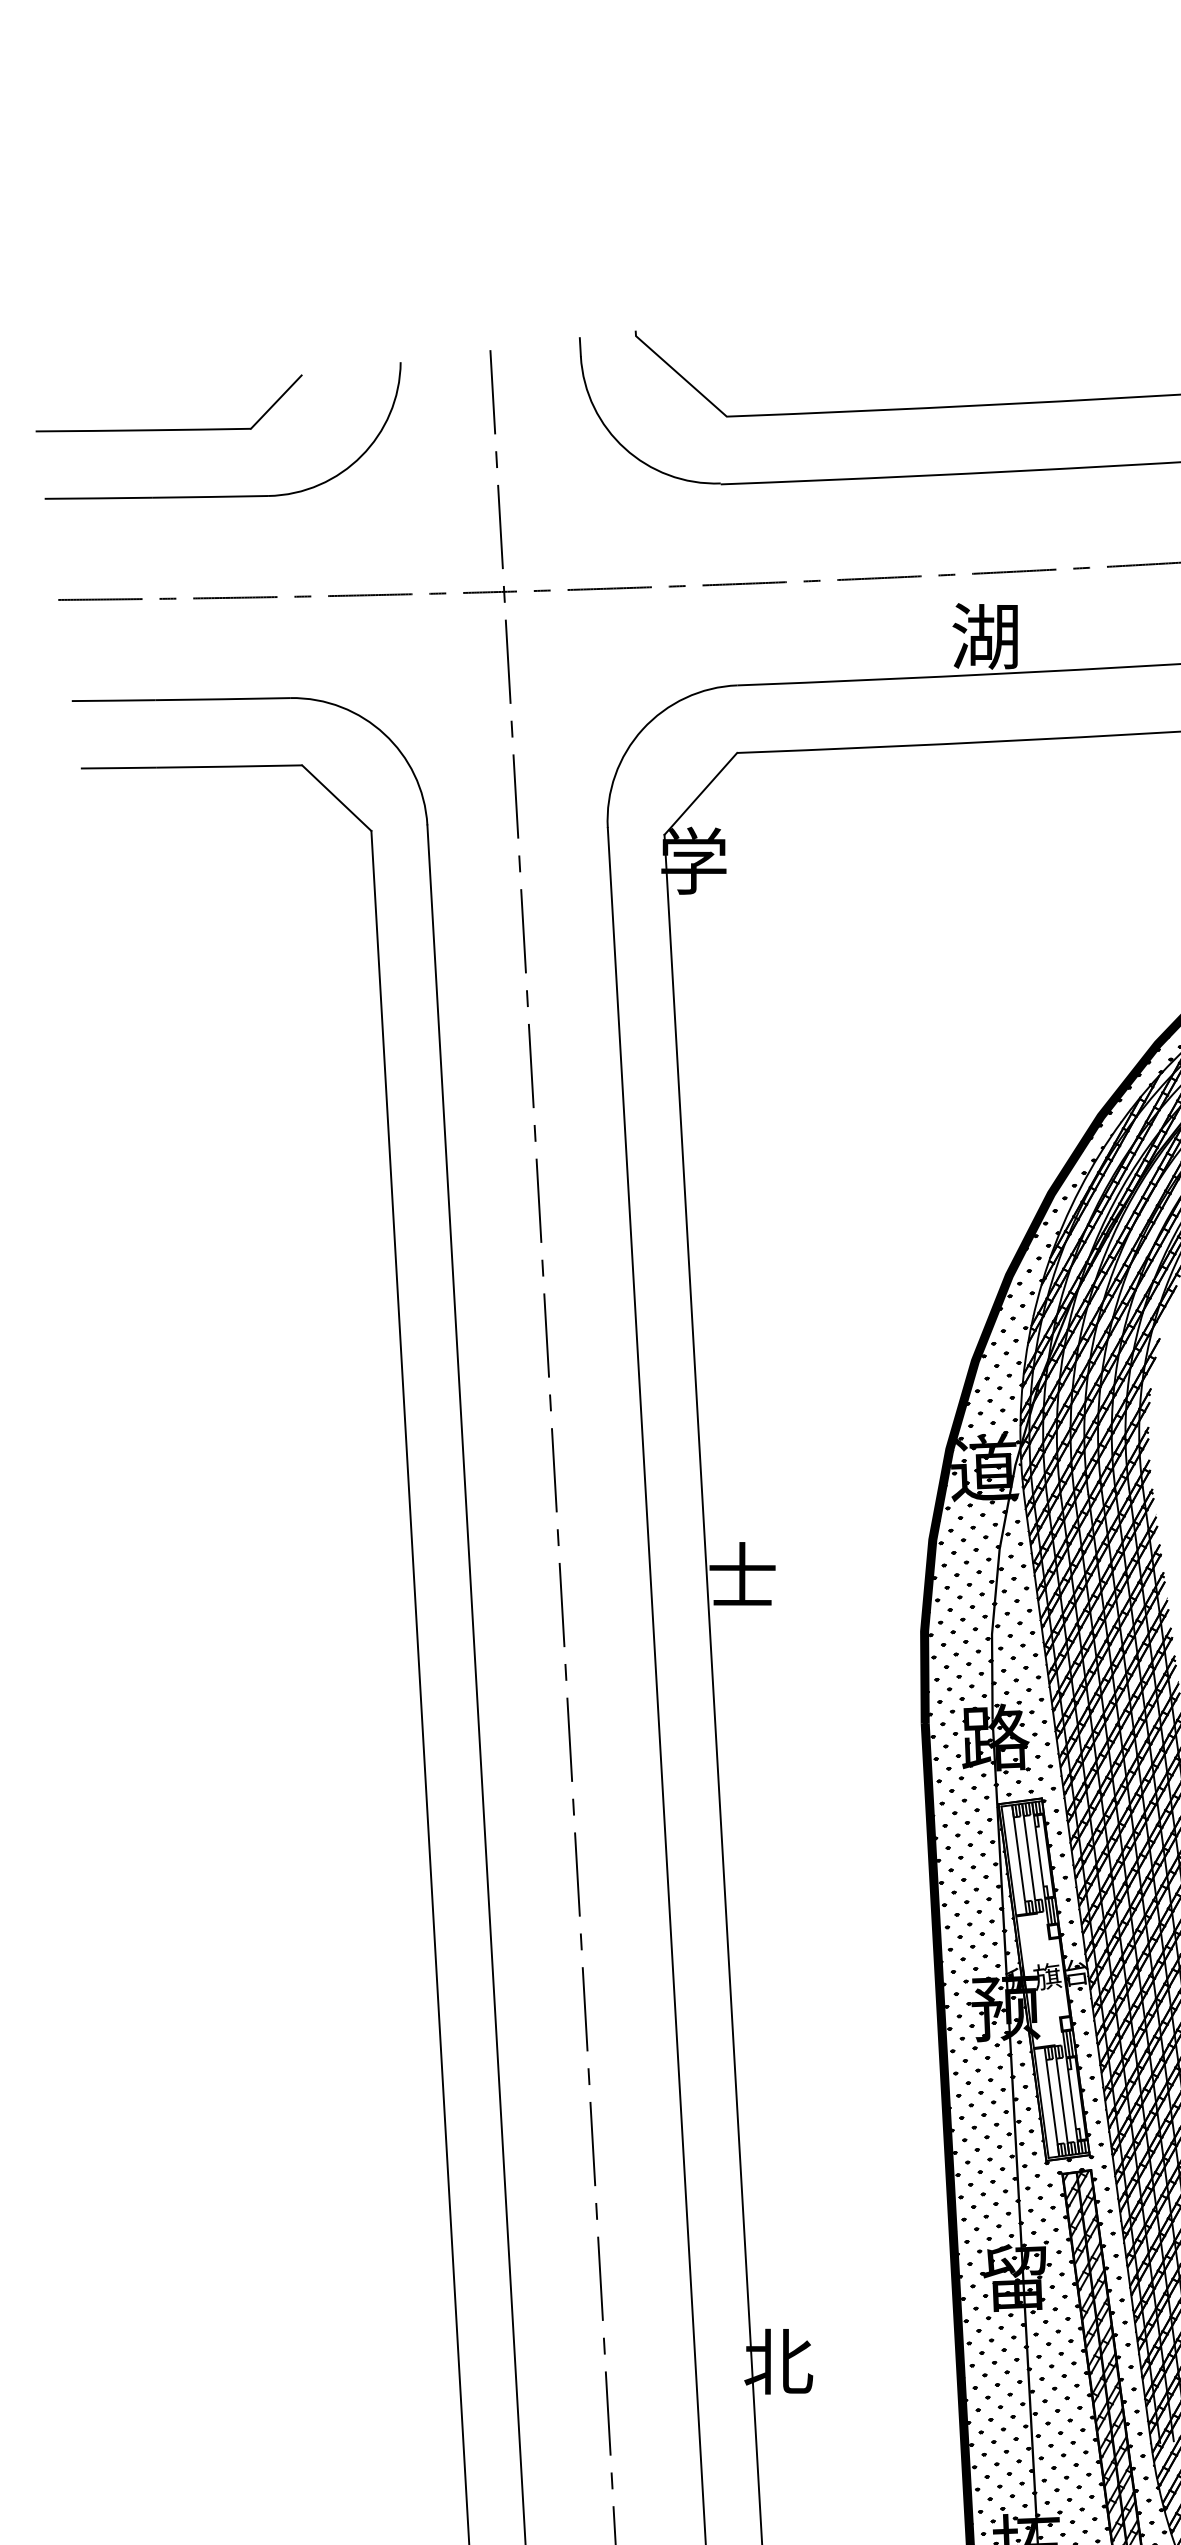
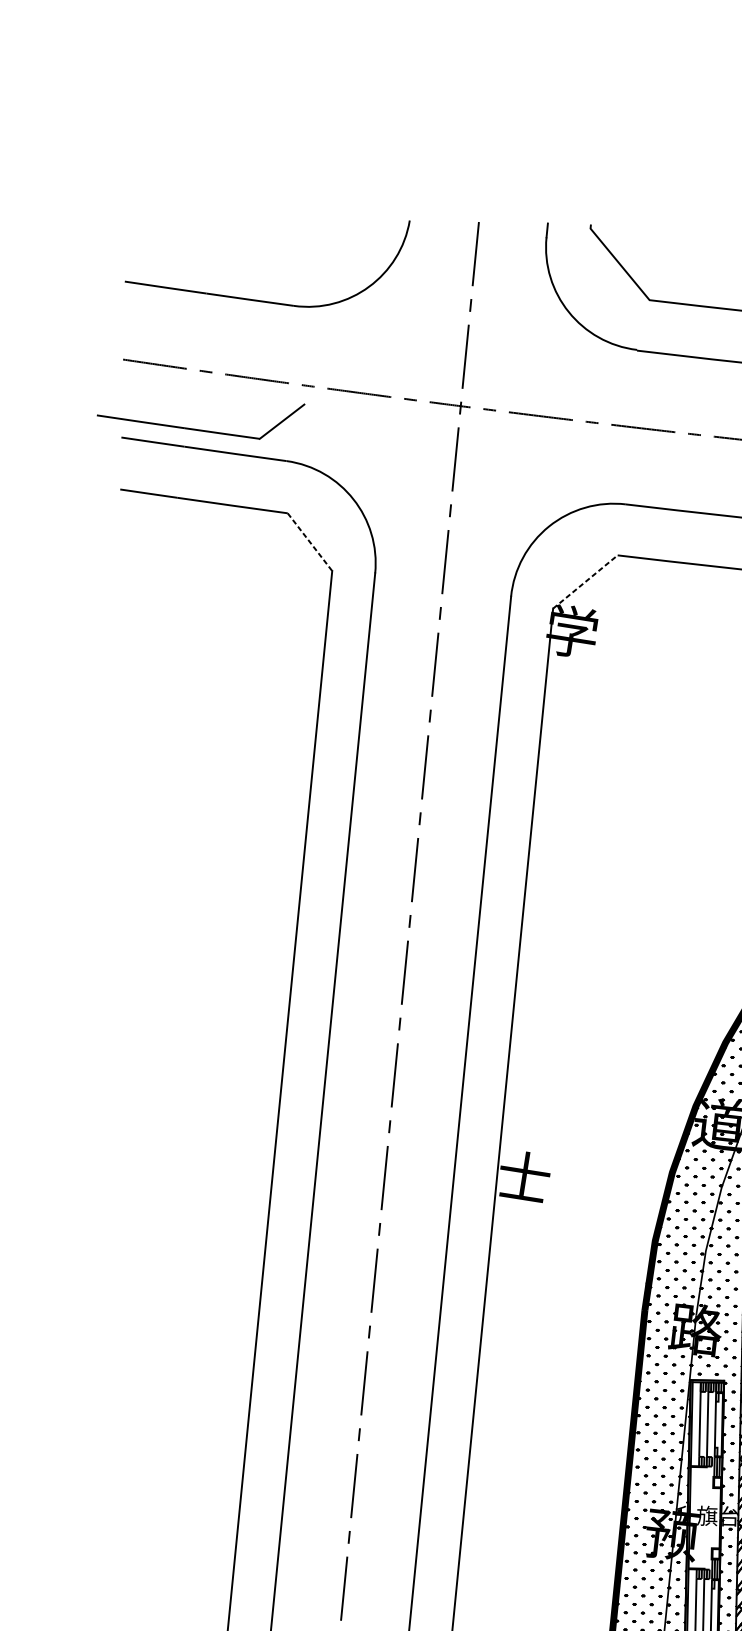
part: (168, 429) -> (197, 429), moved
line: (700, 793) -> (585, 581), solid -> dashed
line: (336, 798) -> (309, 542), solid -> dashed

